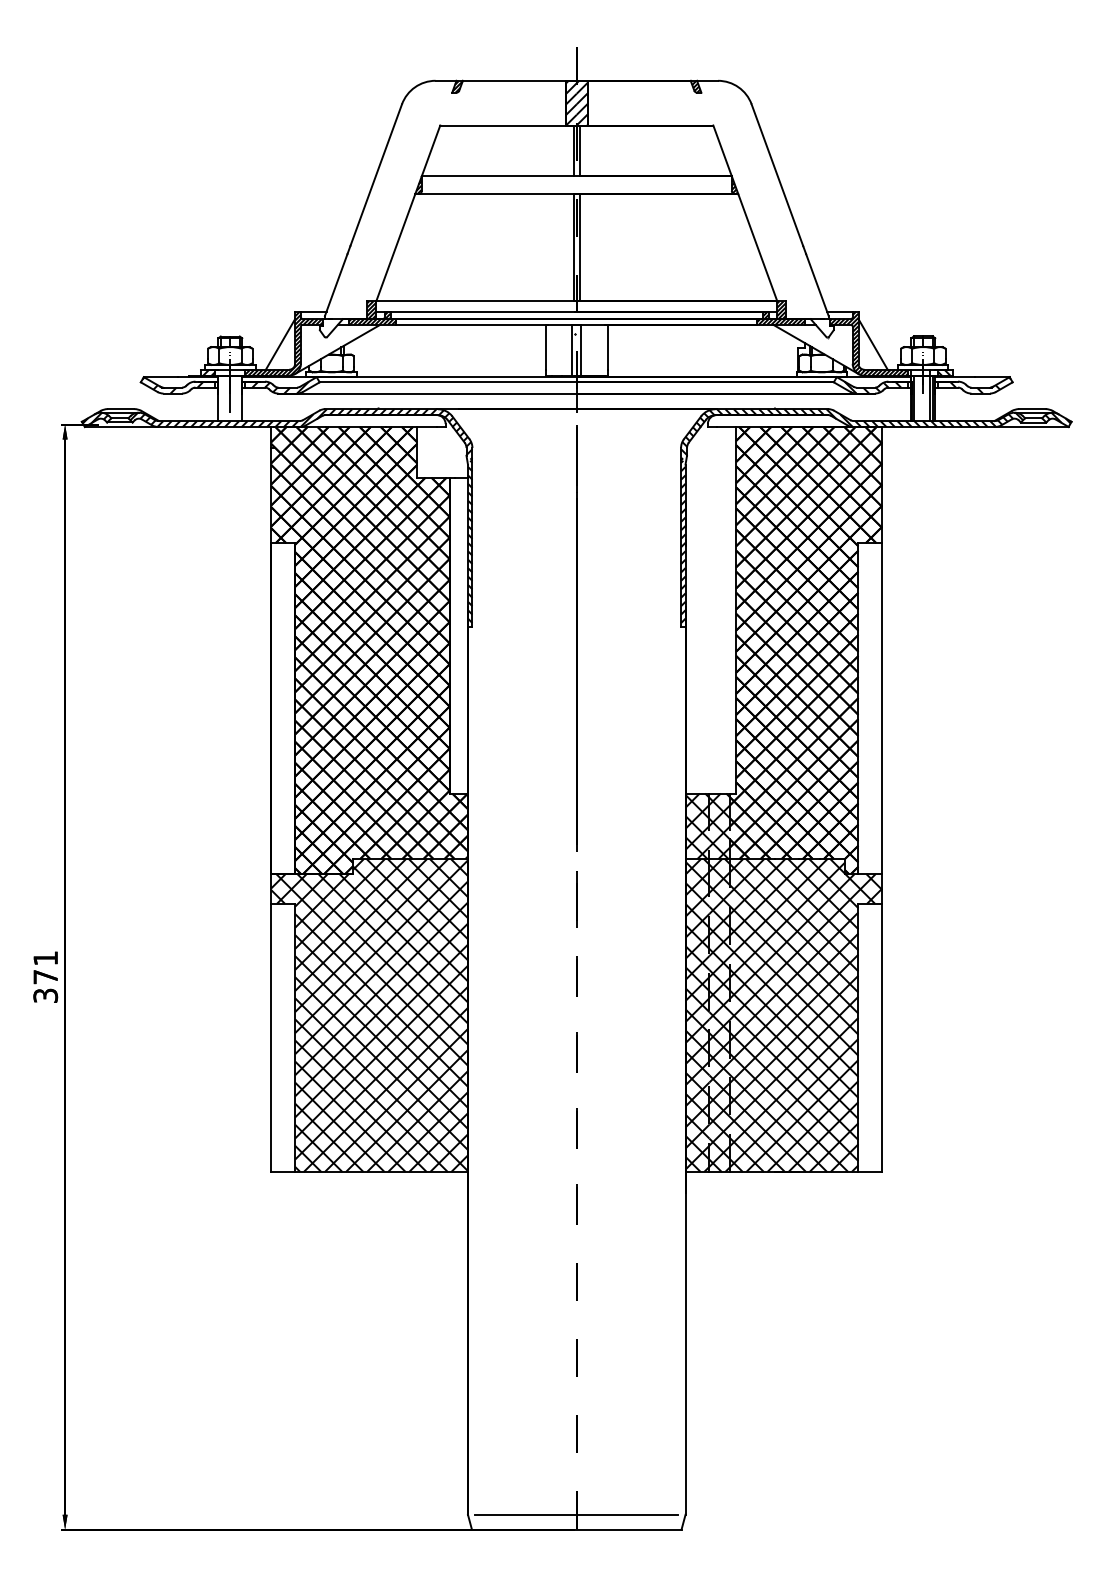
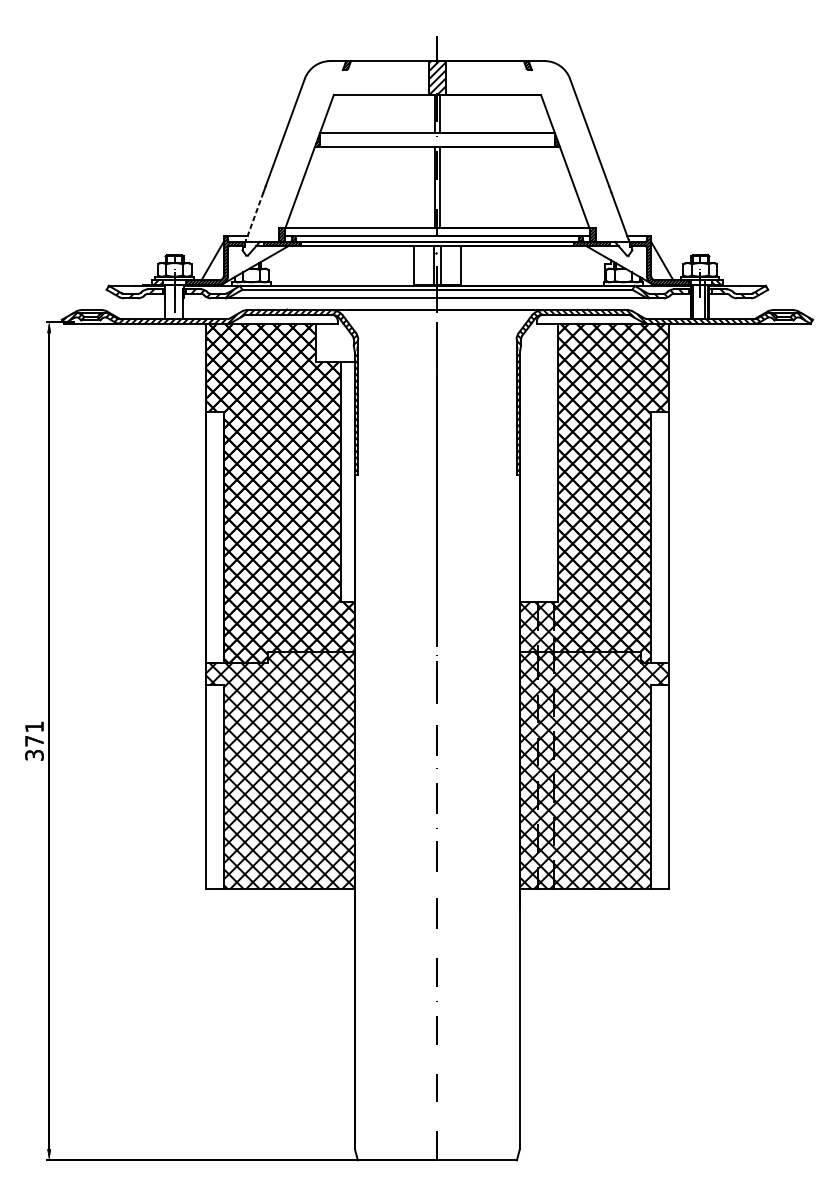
line: (336, 285) -> (255, 216), solid -> dashed
line: (576, 1514) -> (437, 1148), removed

